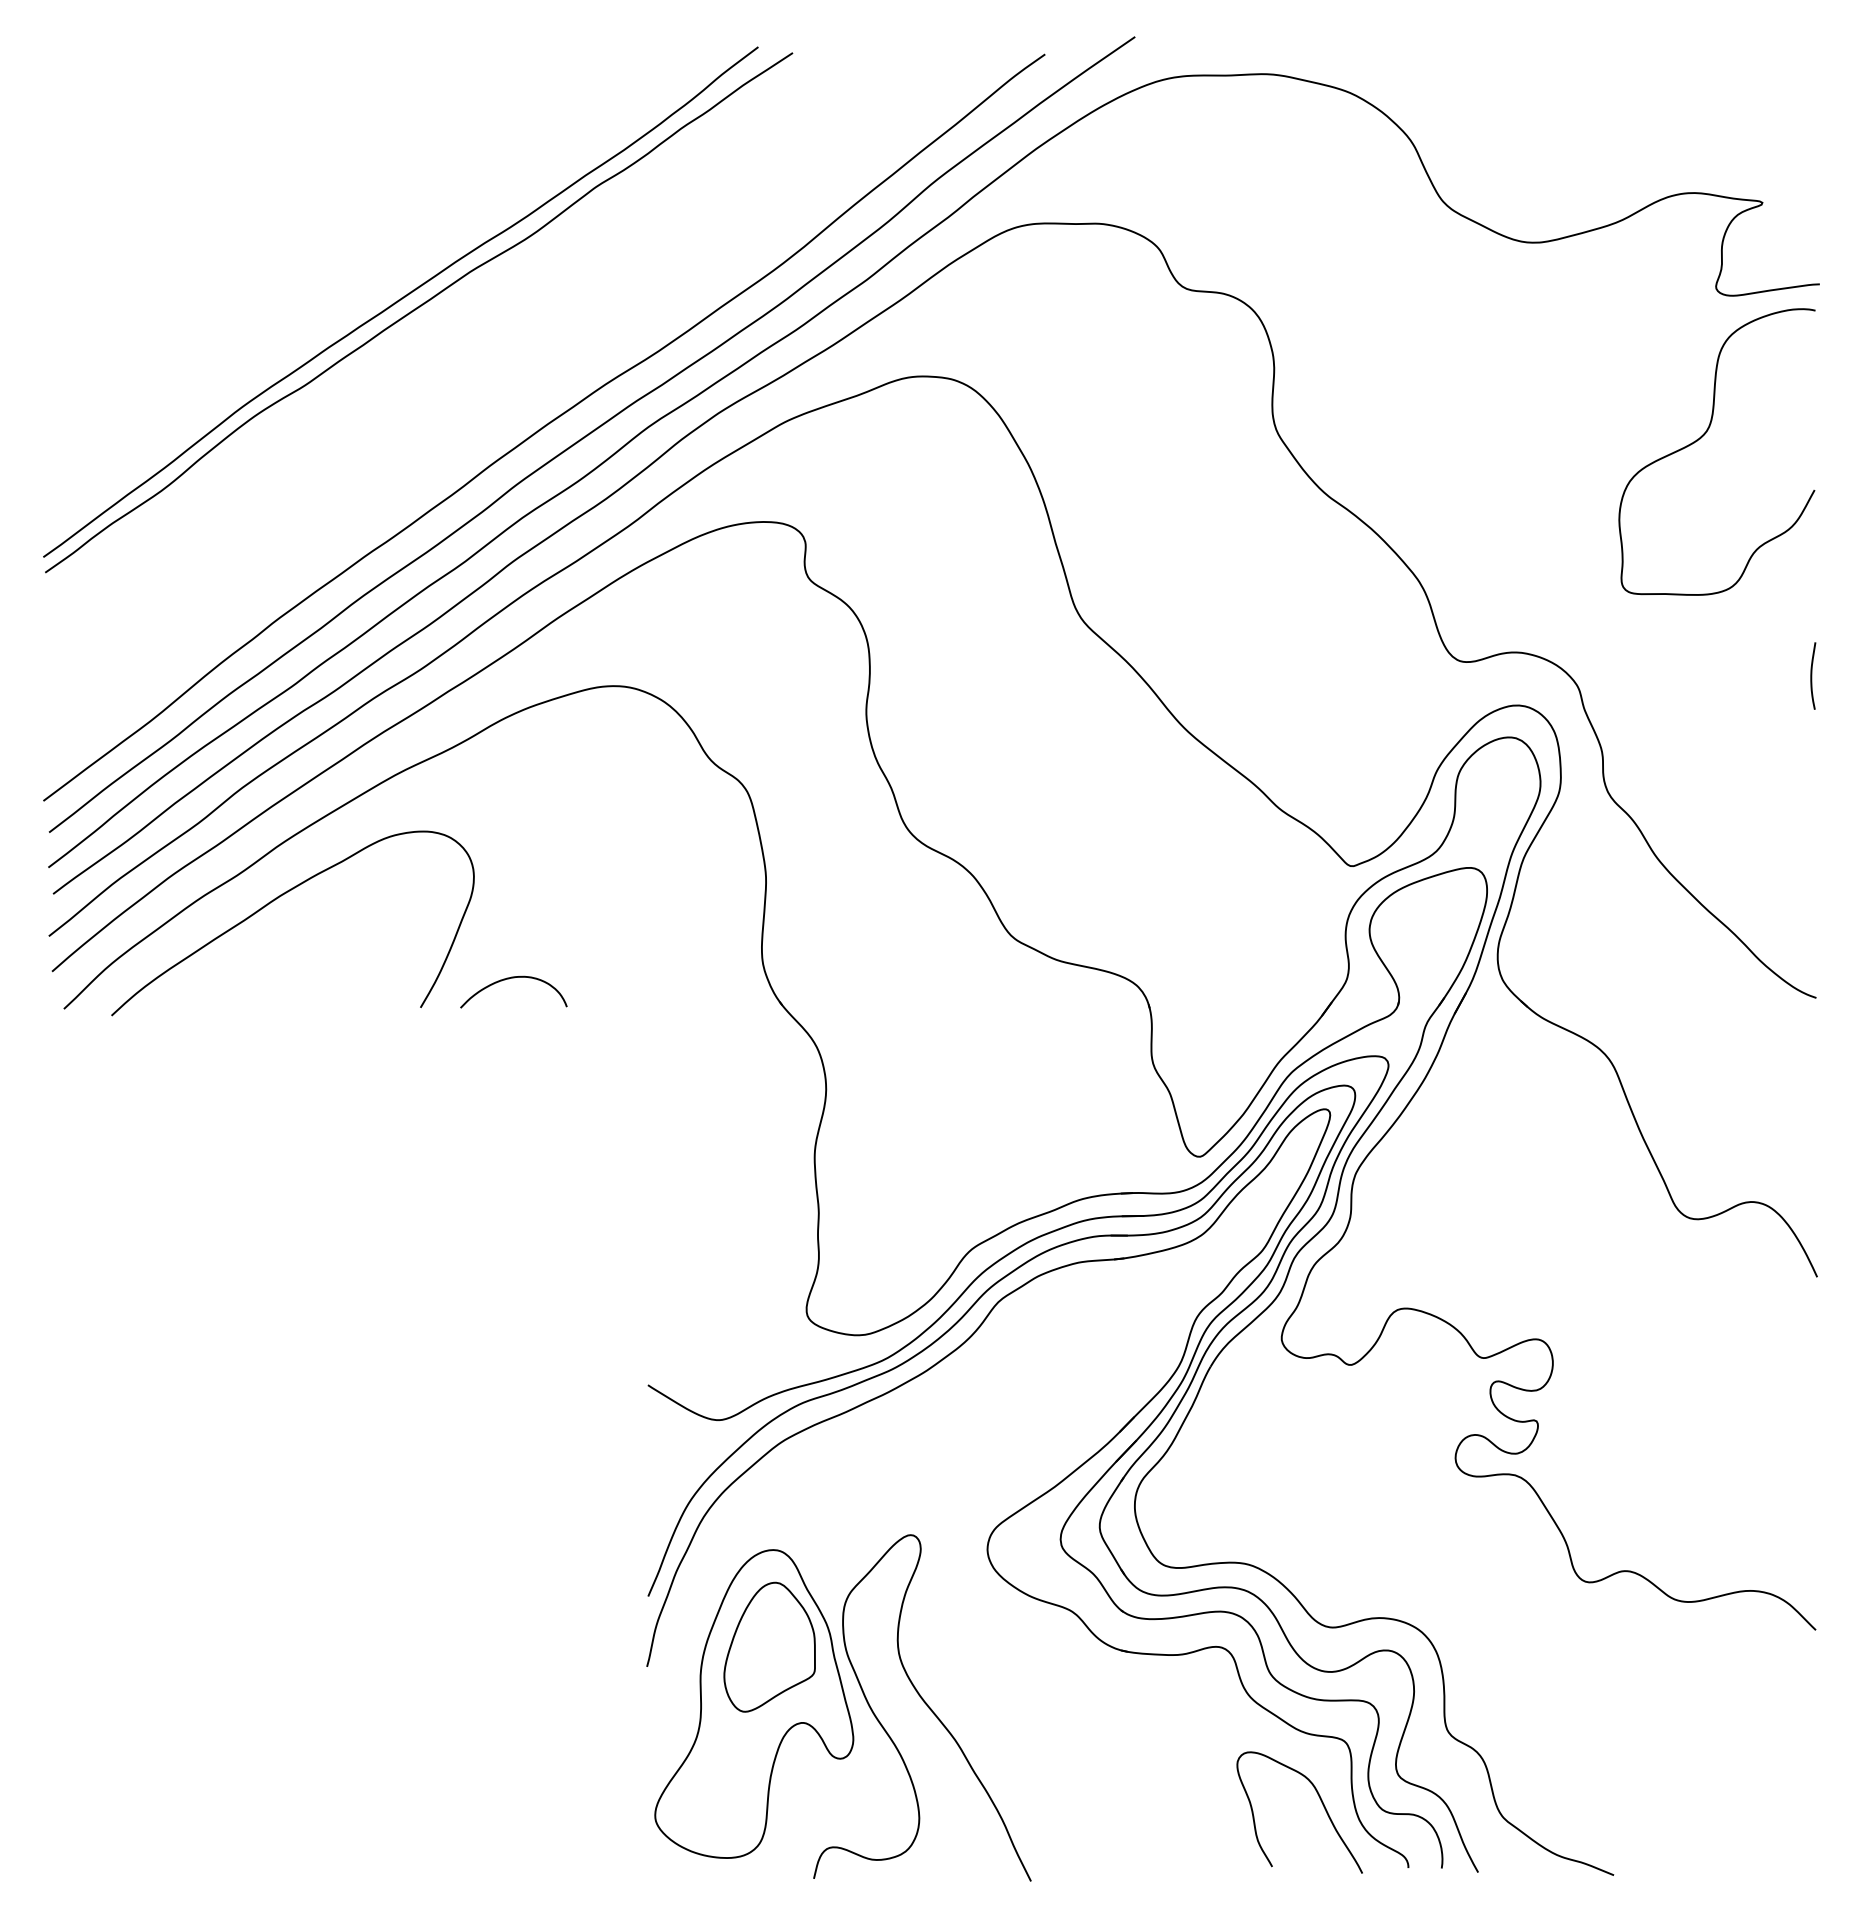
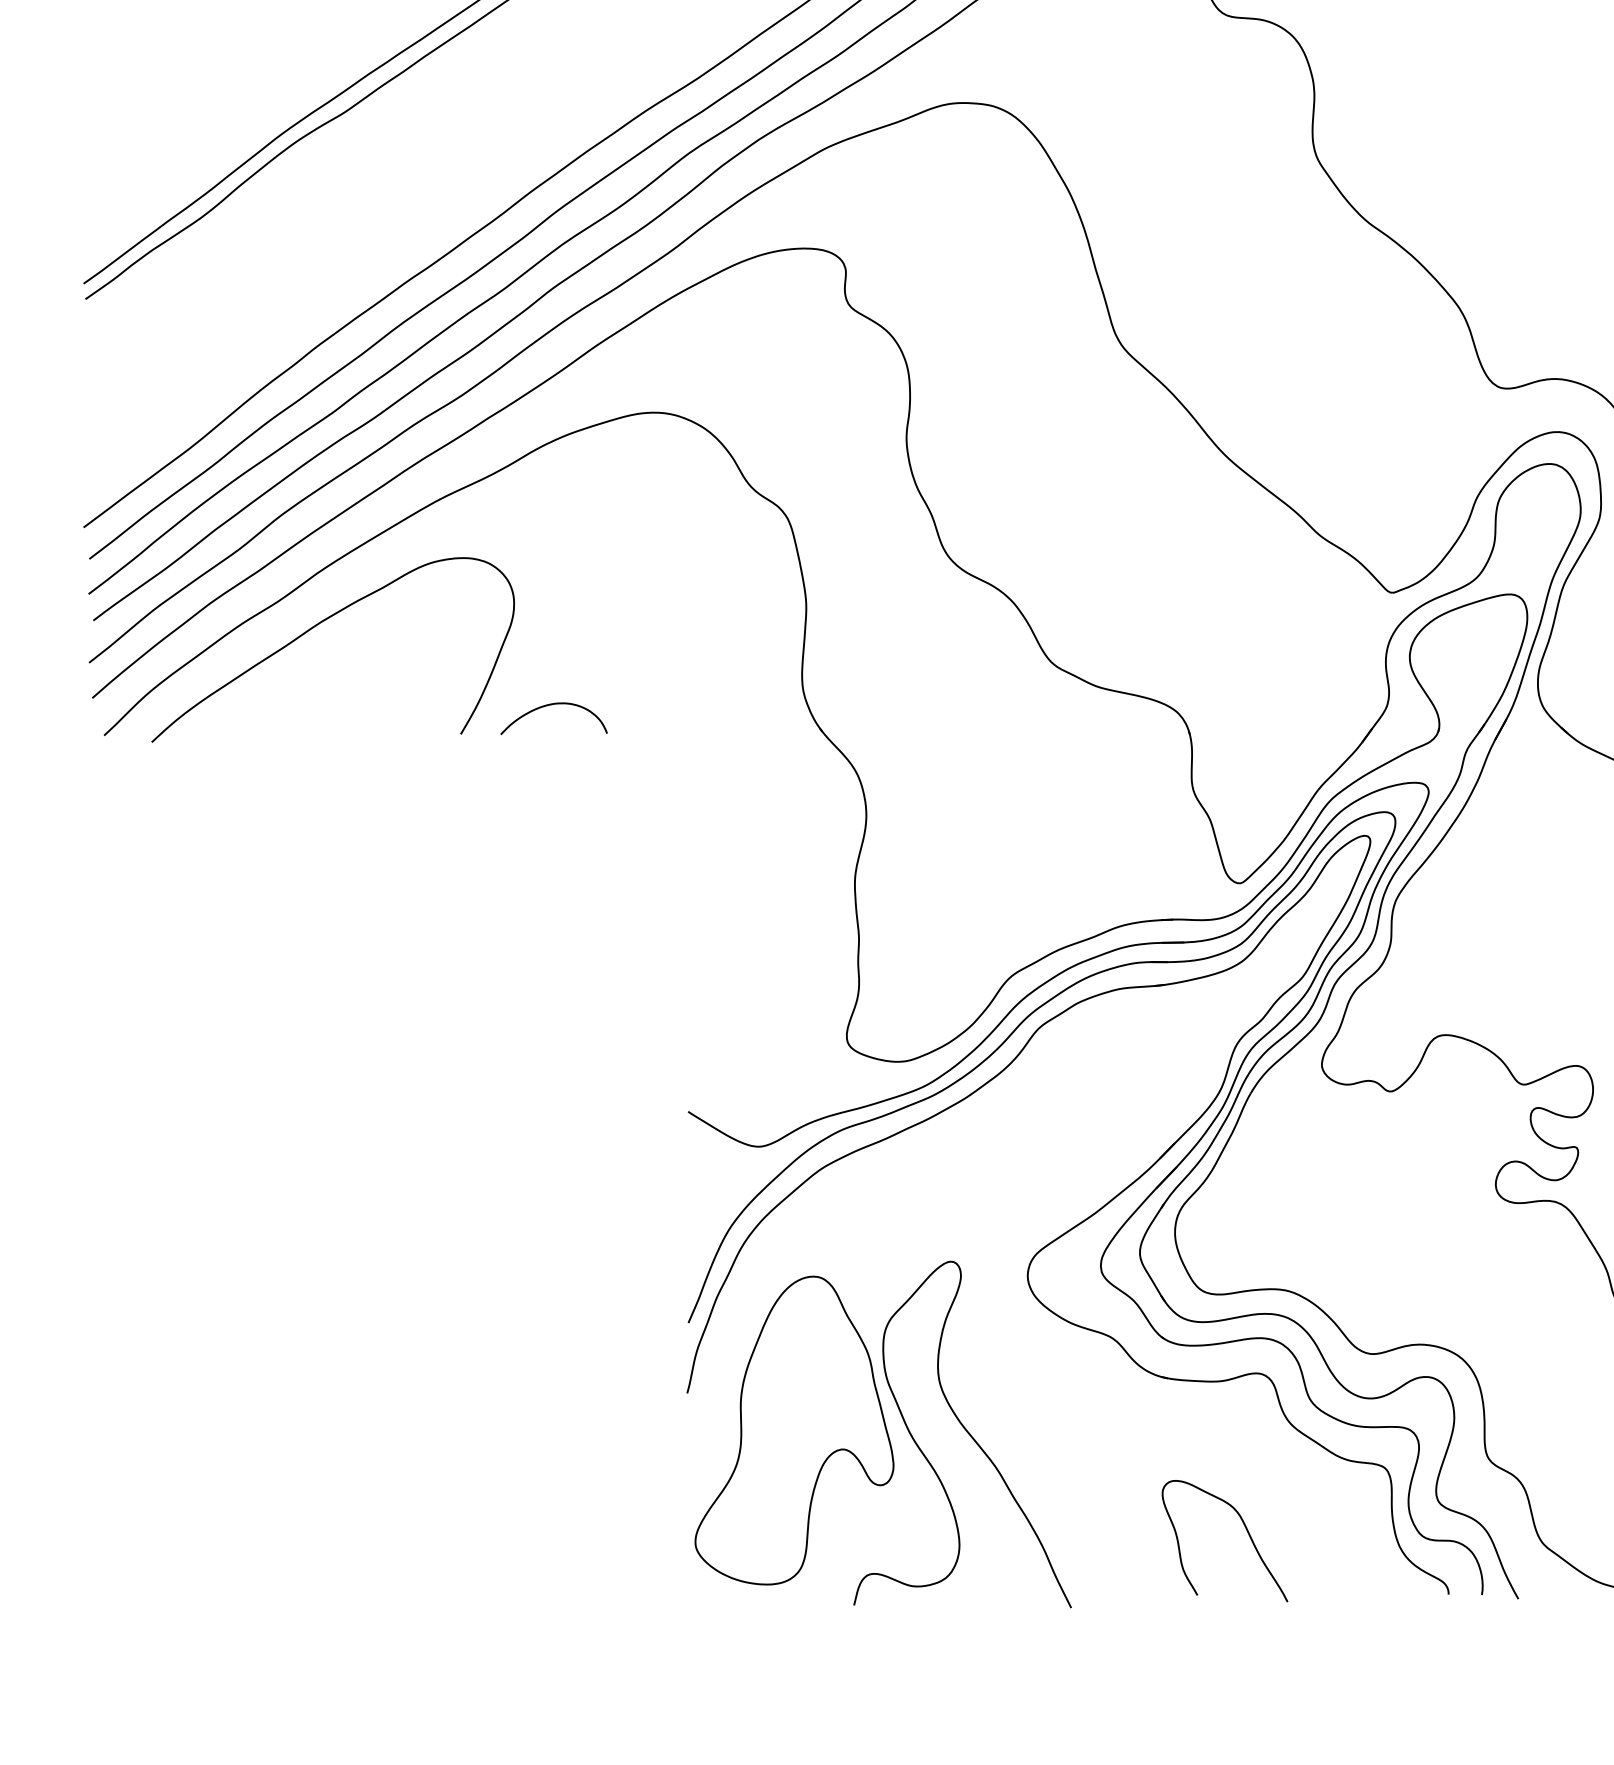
part: (769, 1646) -> (809, 1373), removed
curve: (1322, 1805) -> (1247, 1534), moved

